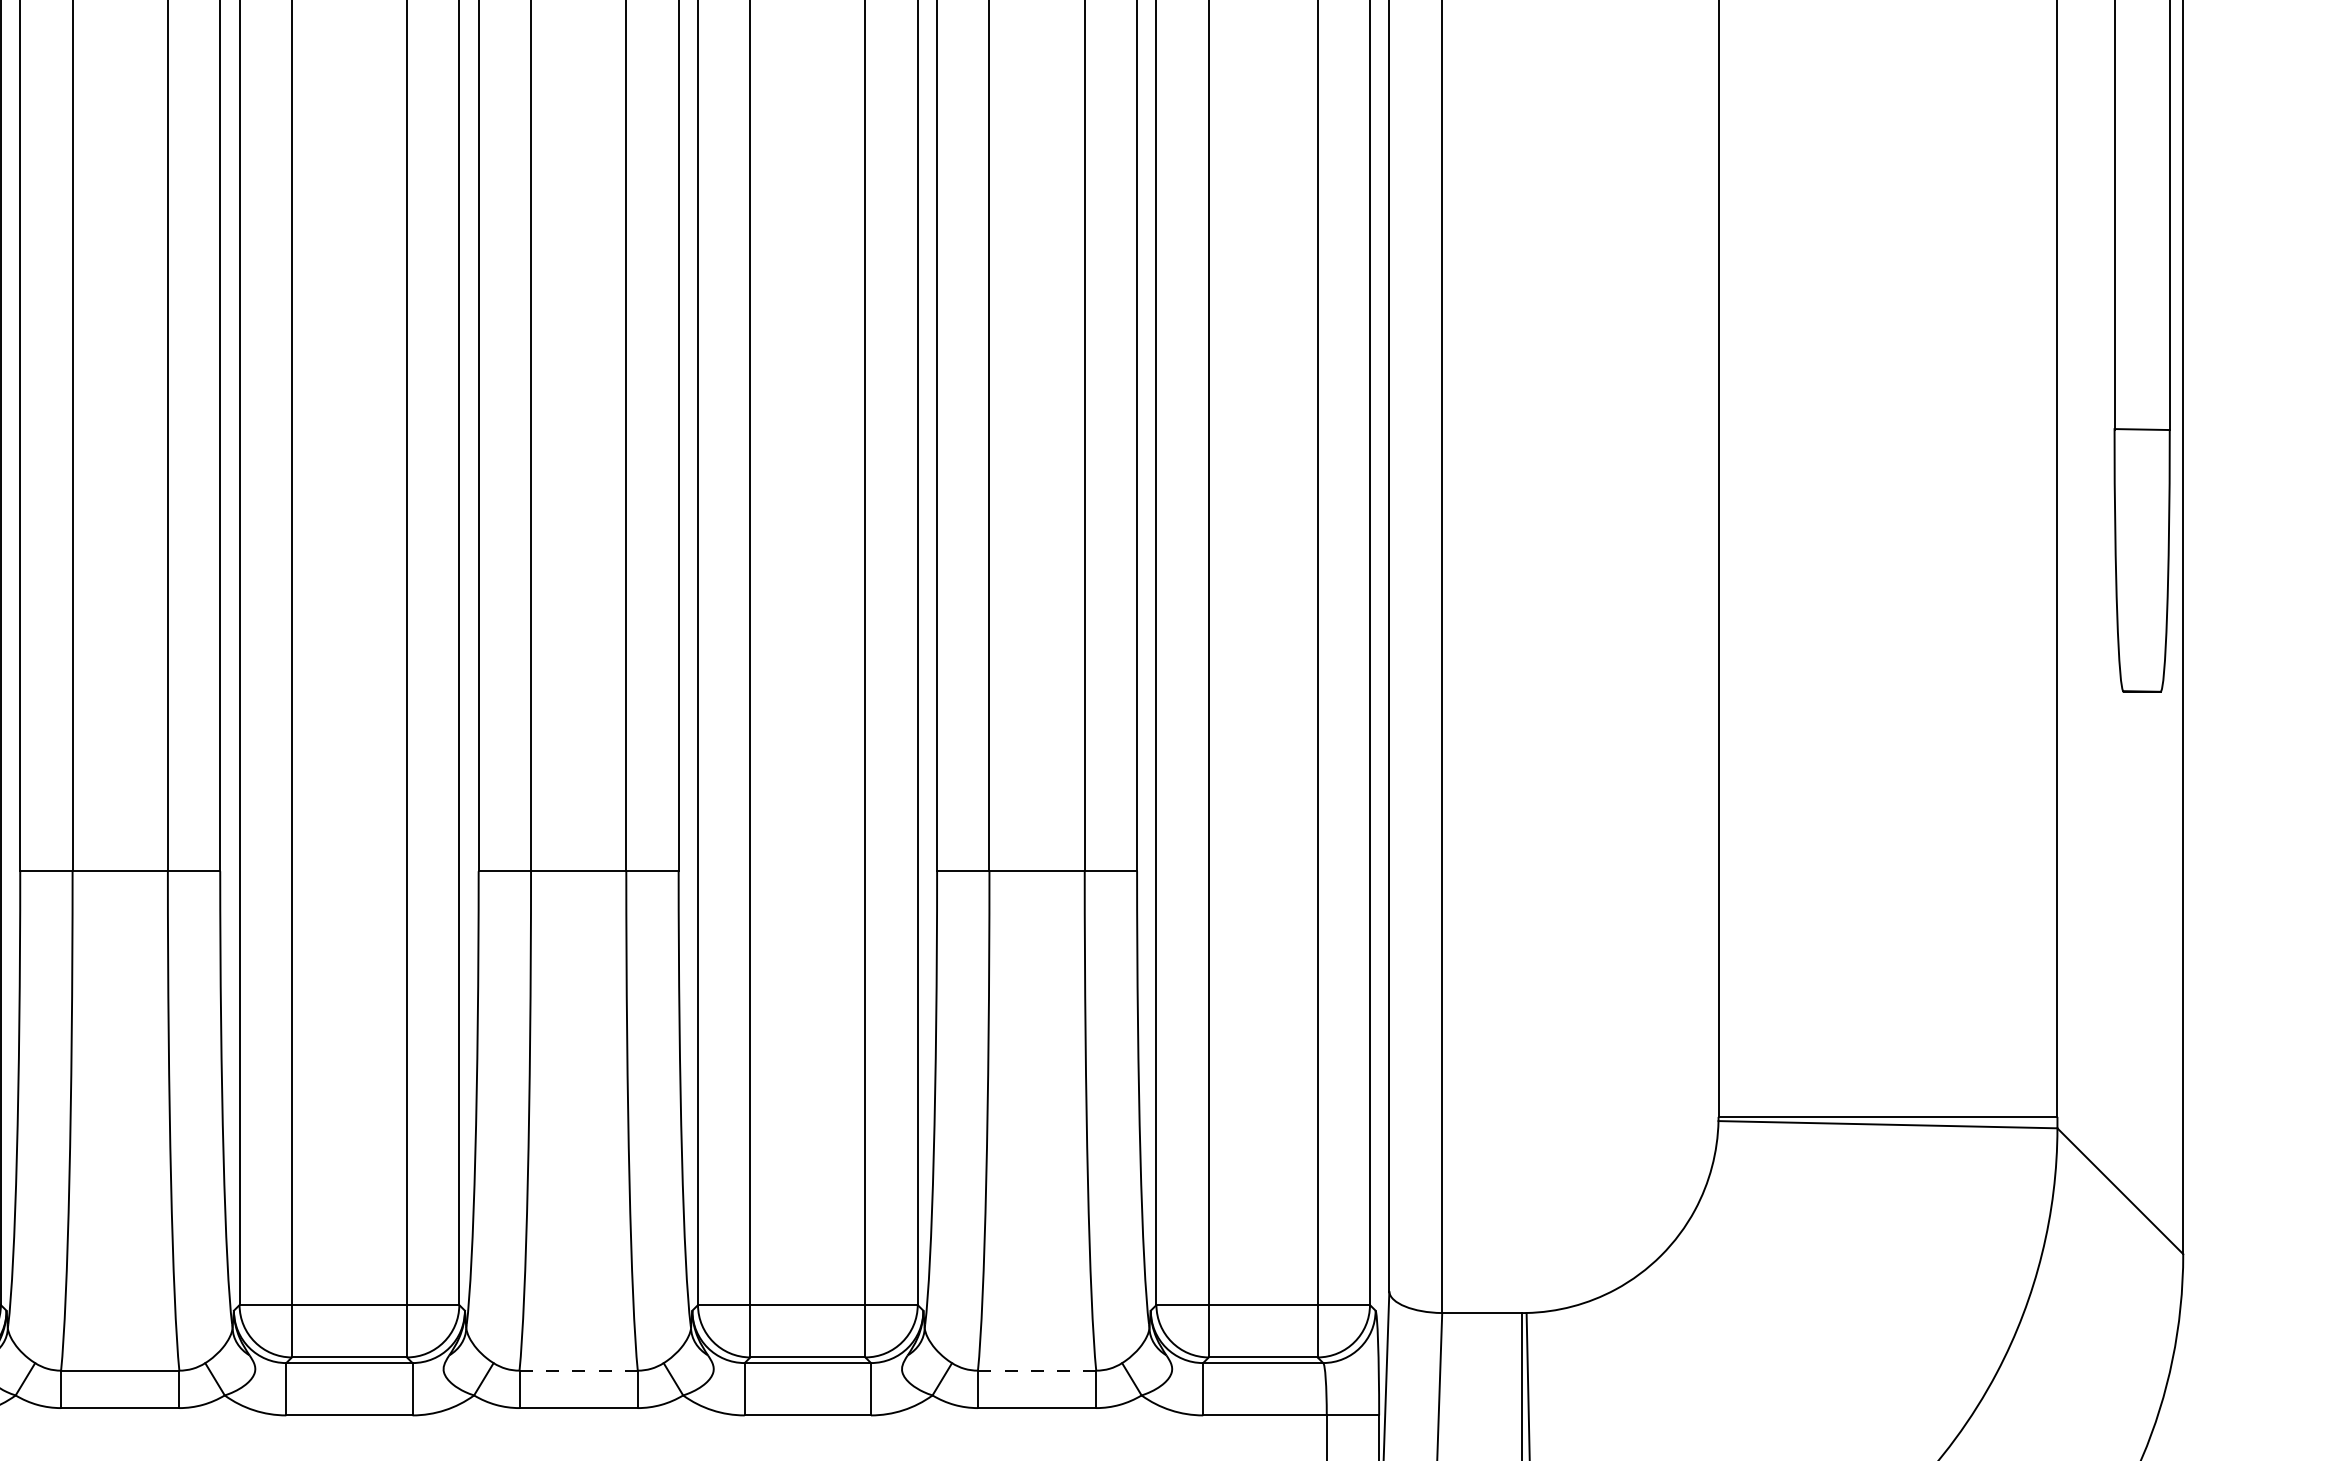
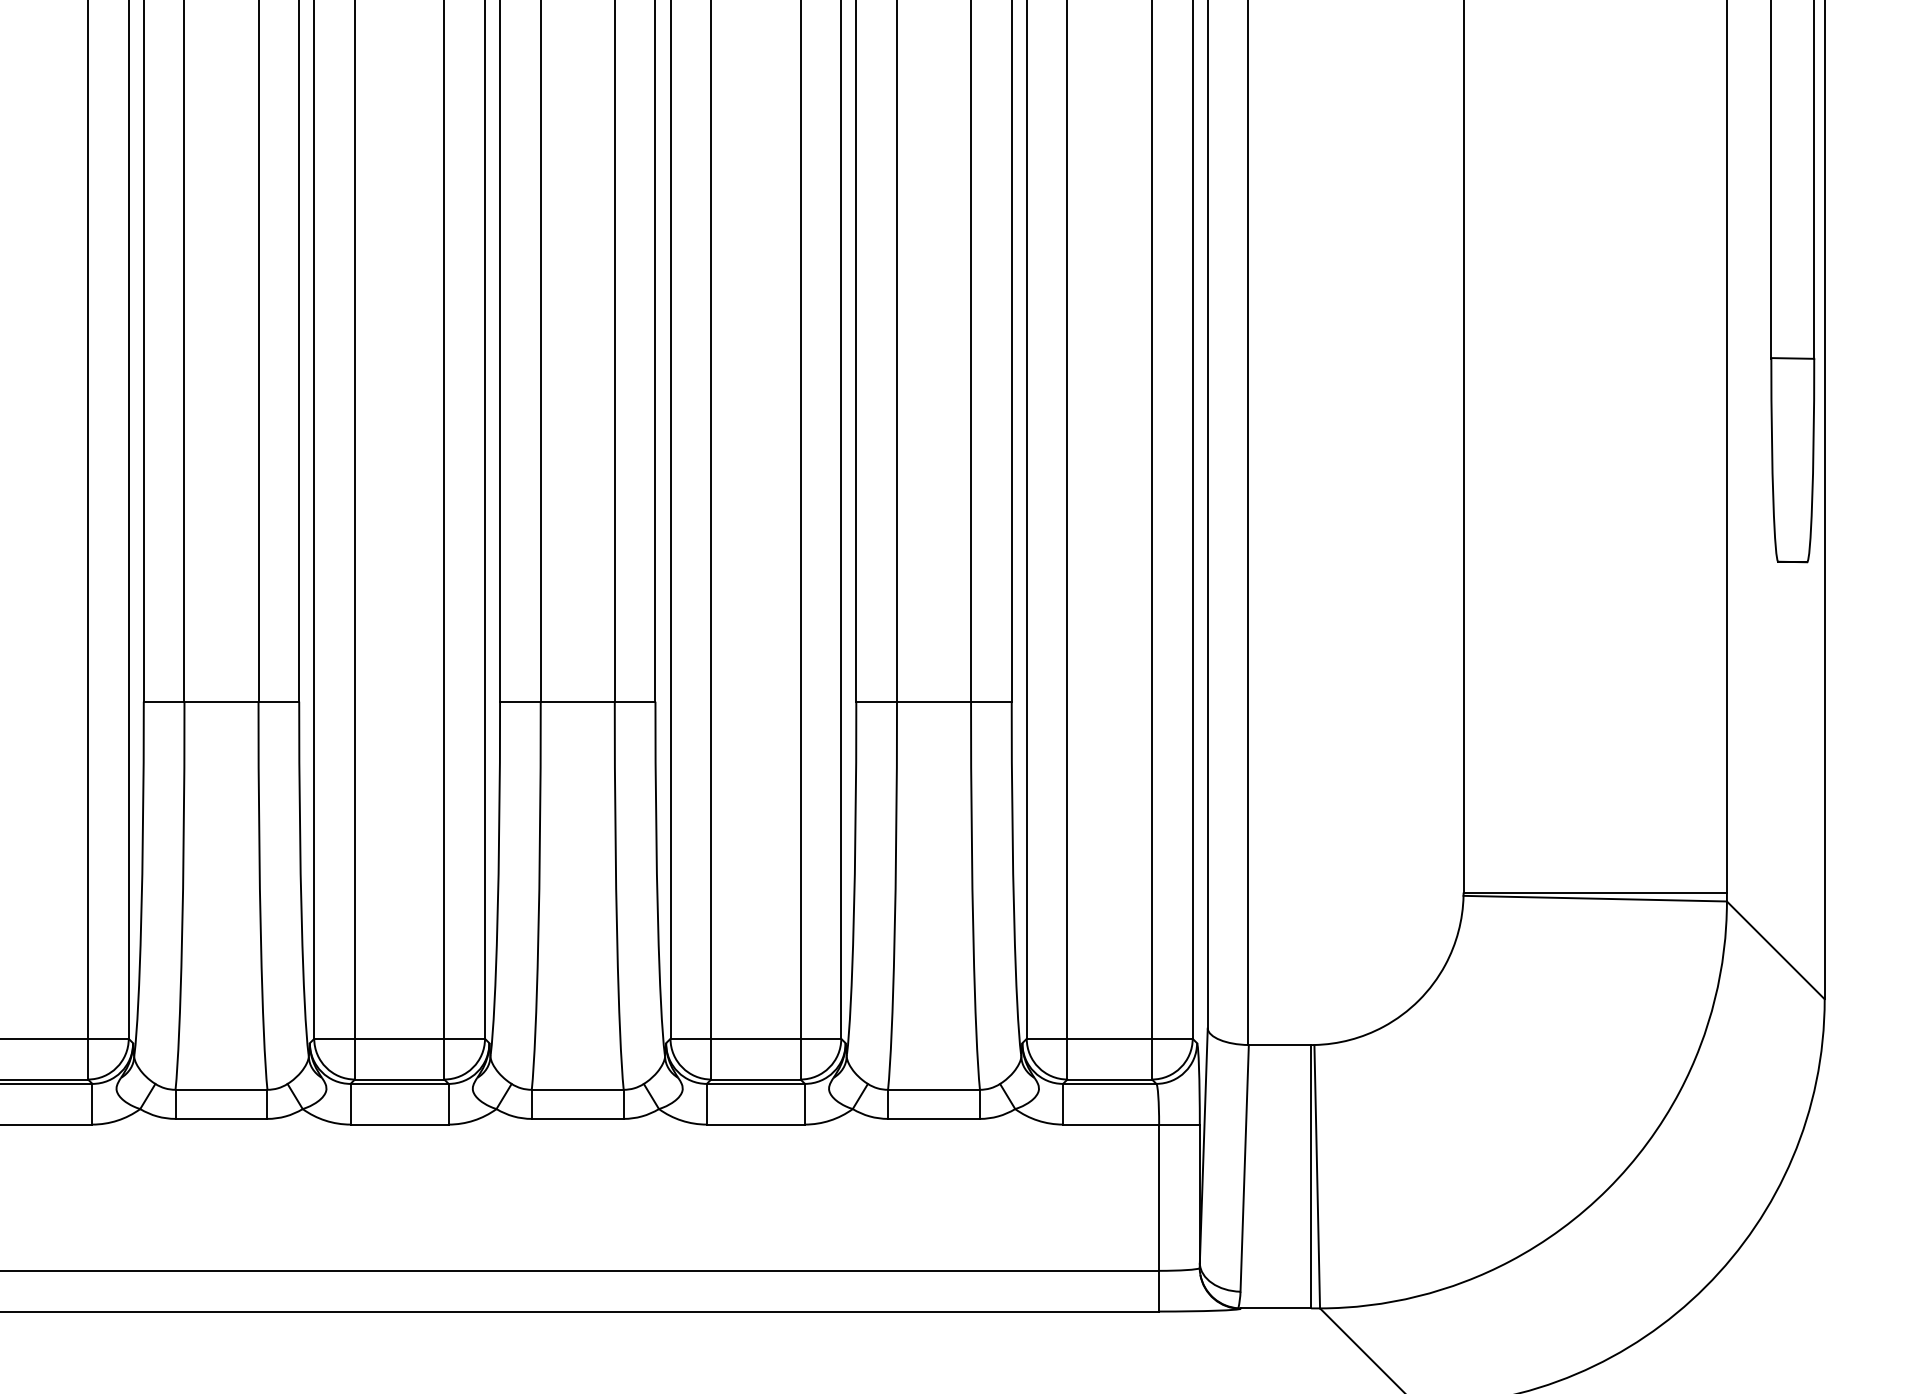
line: (578, 1370) -> (577, 1089), dashed -> solid
line: (1037, 1370) -> (934, 1089), dashed -> solid

